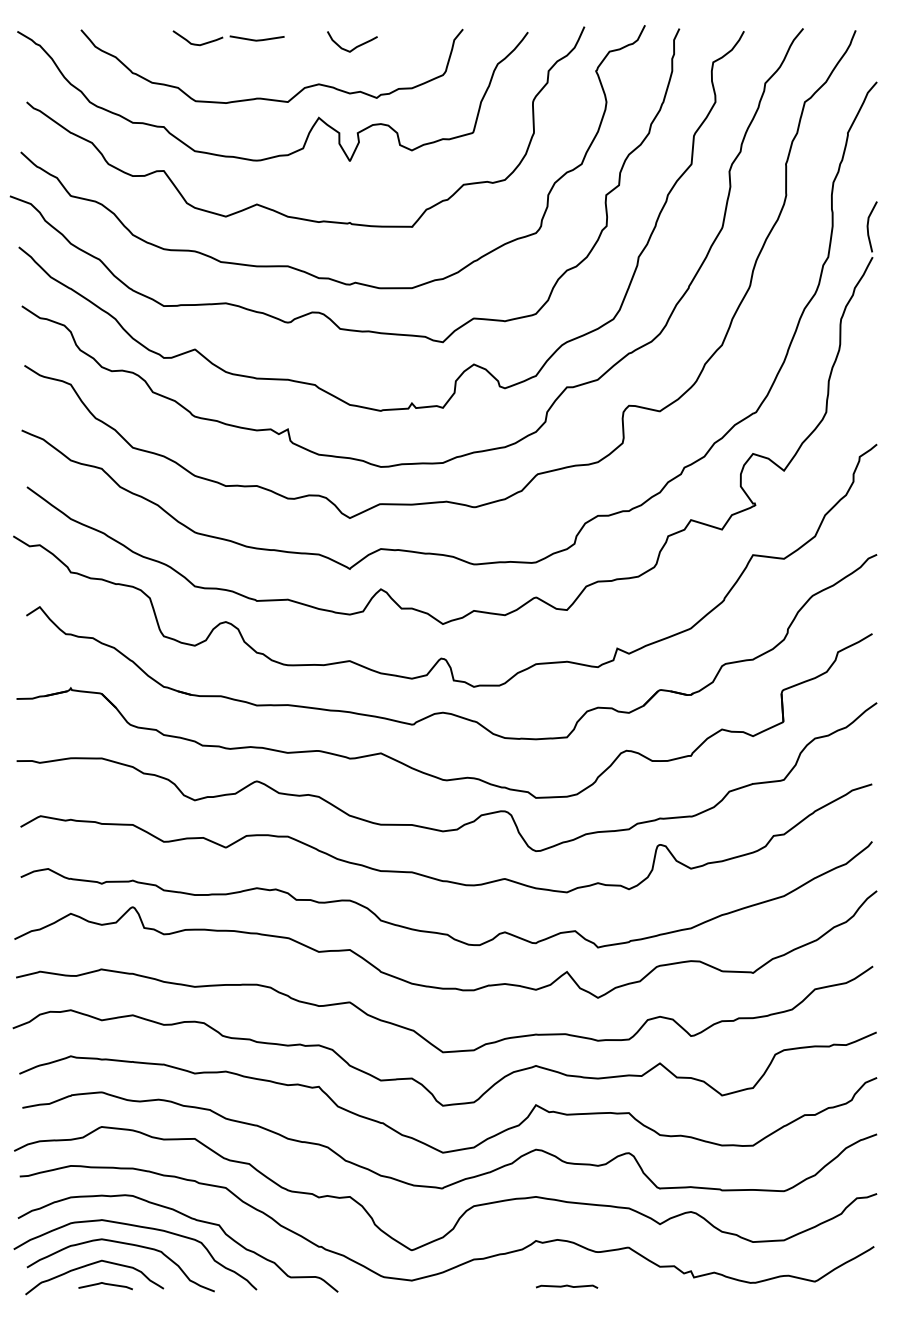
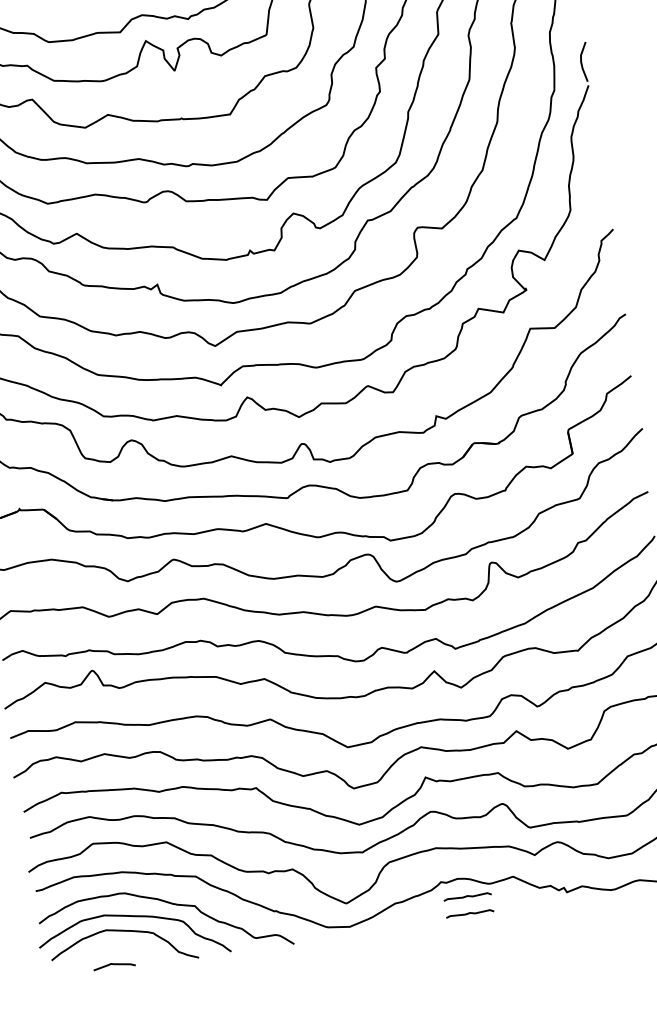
curve: (567, 1264) -> (468, 896), added
curve: (90, 1265) -> (100, 951), removed

